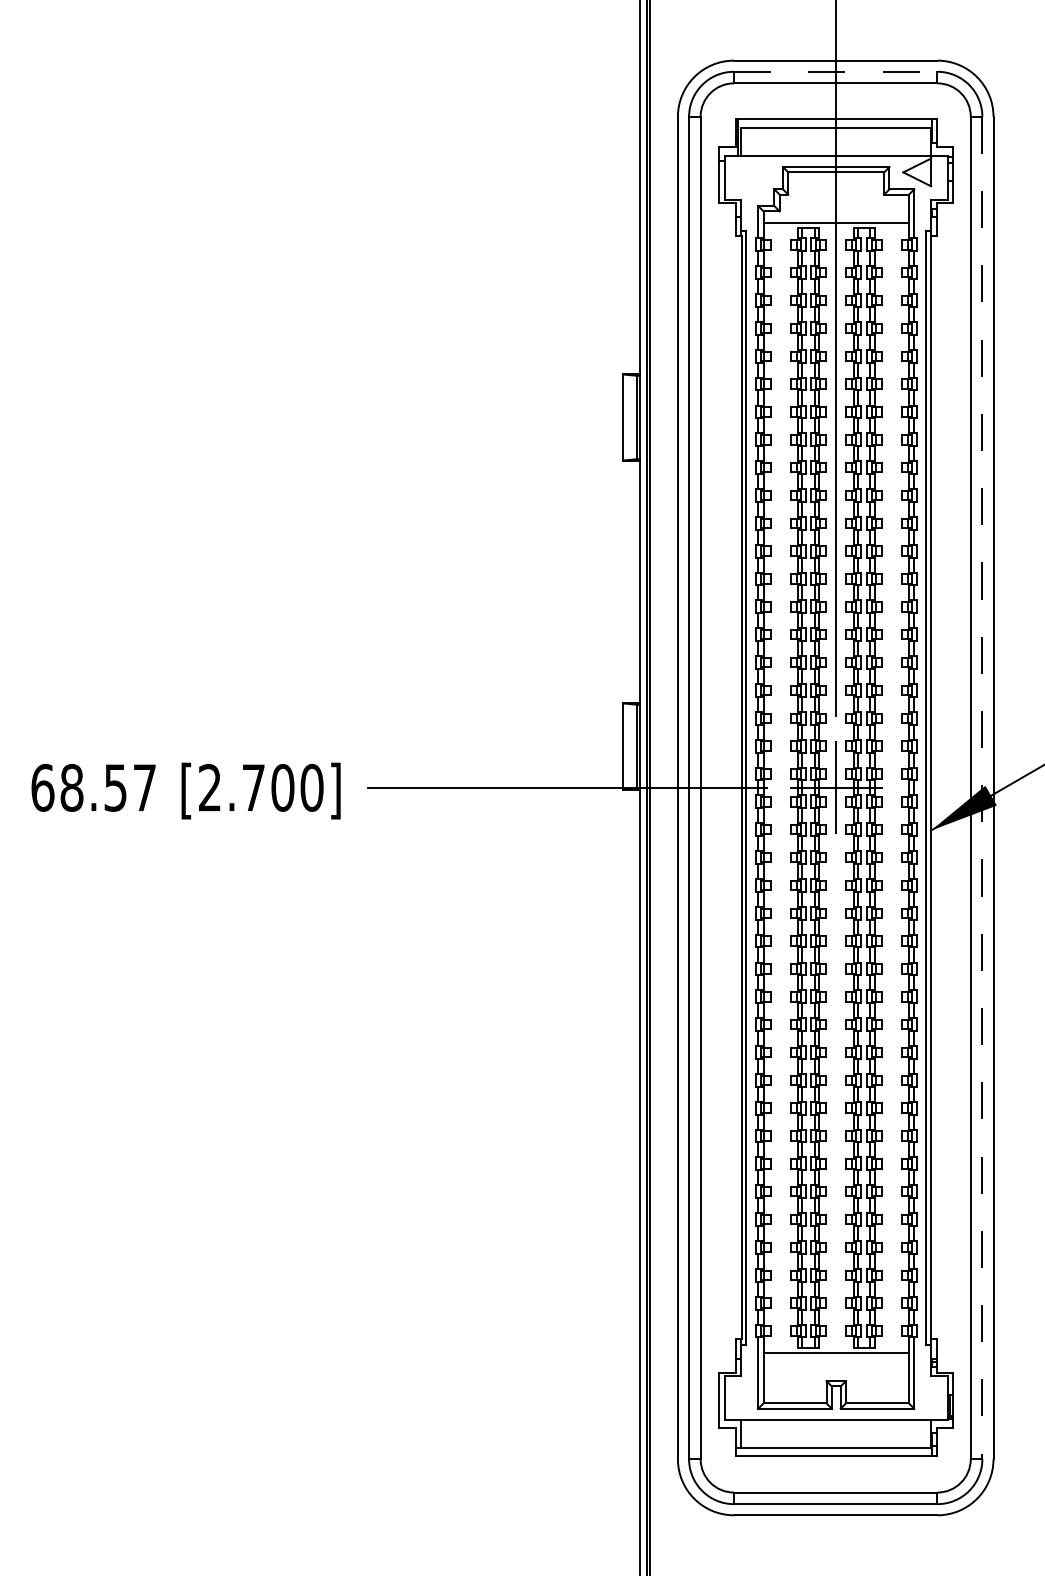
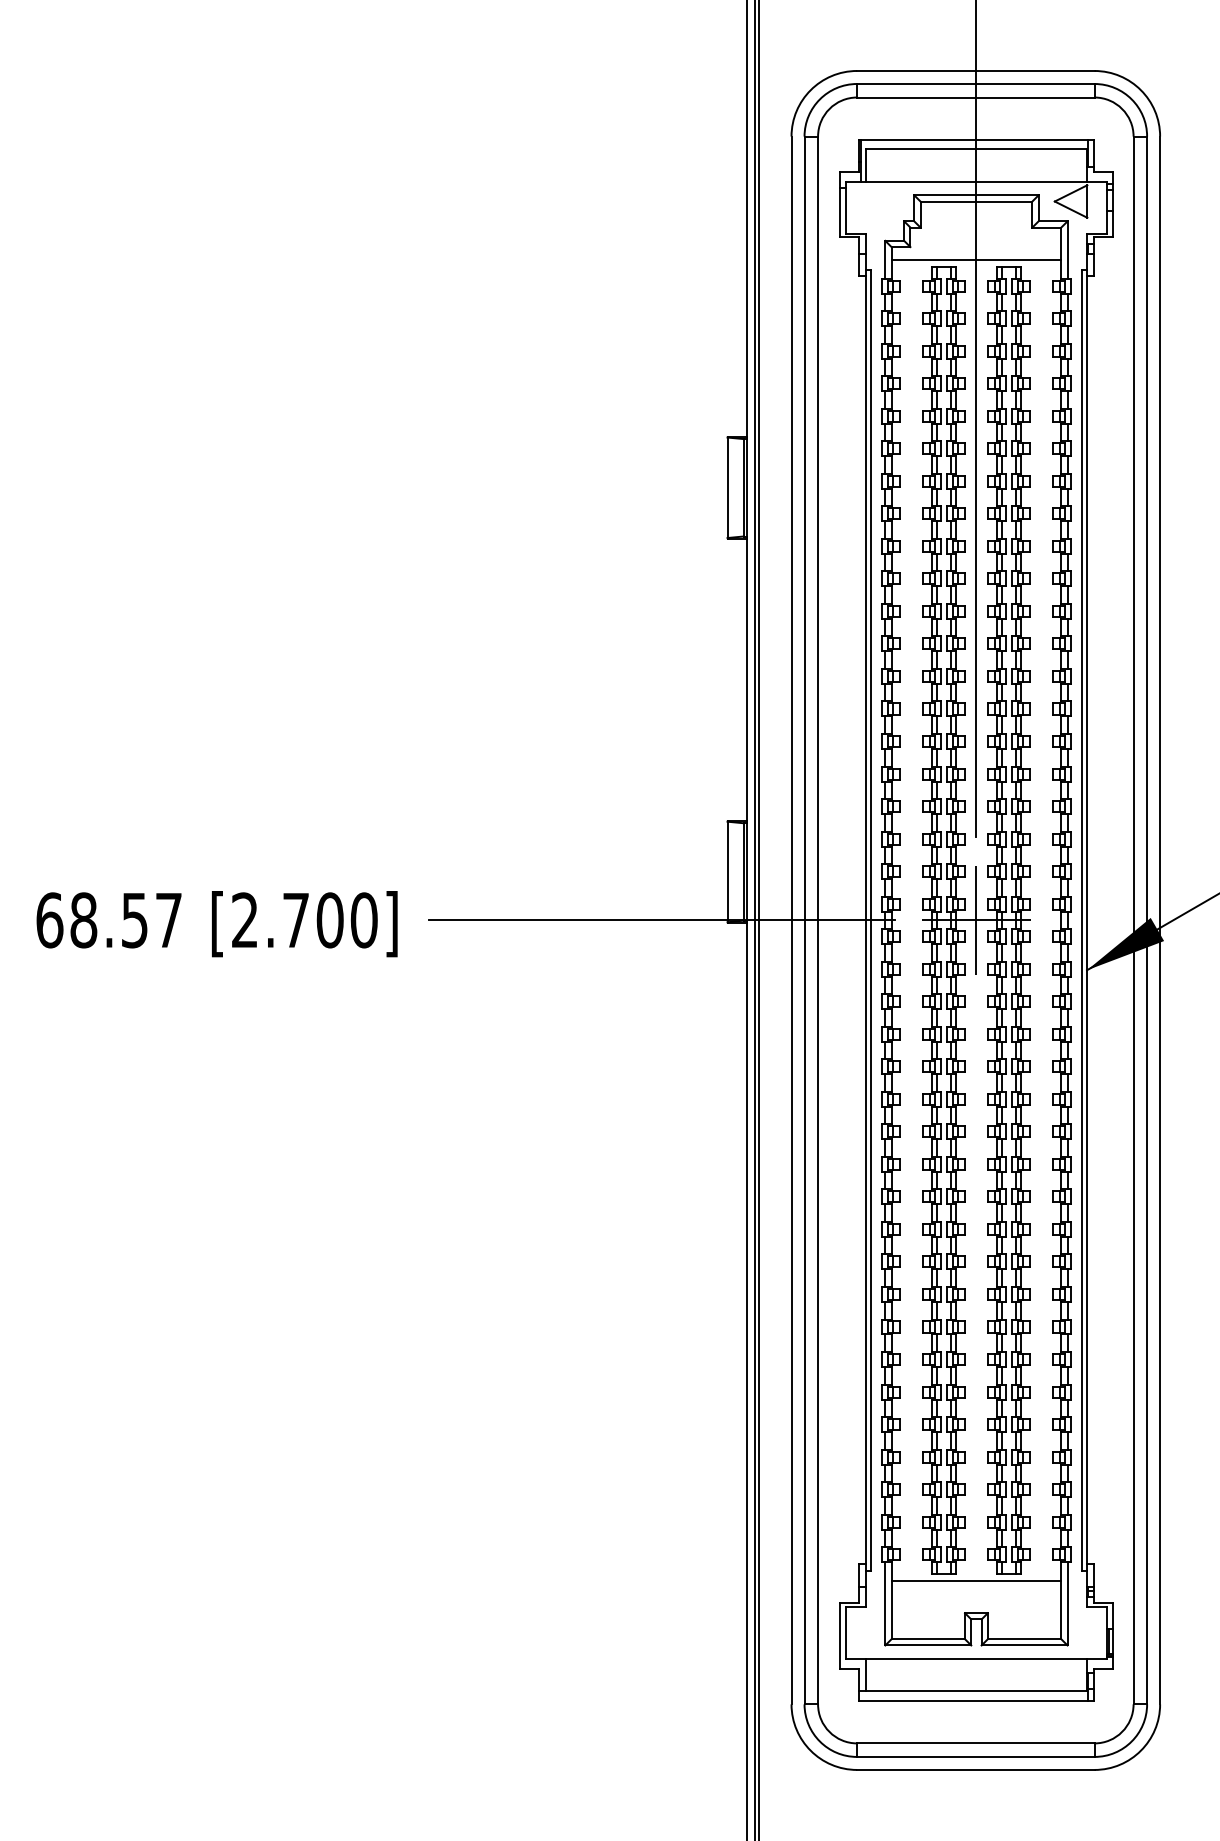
line: (835, 72) -> (975, 84), dashed -> solid
line: (982, 788) -> (1147, 920), dashed -> solid

